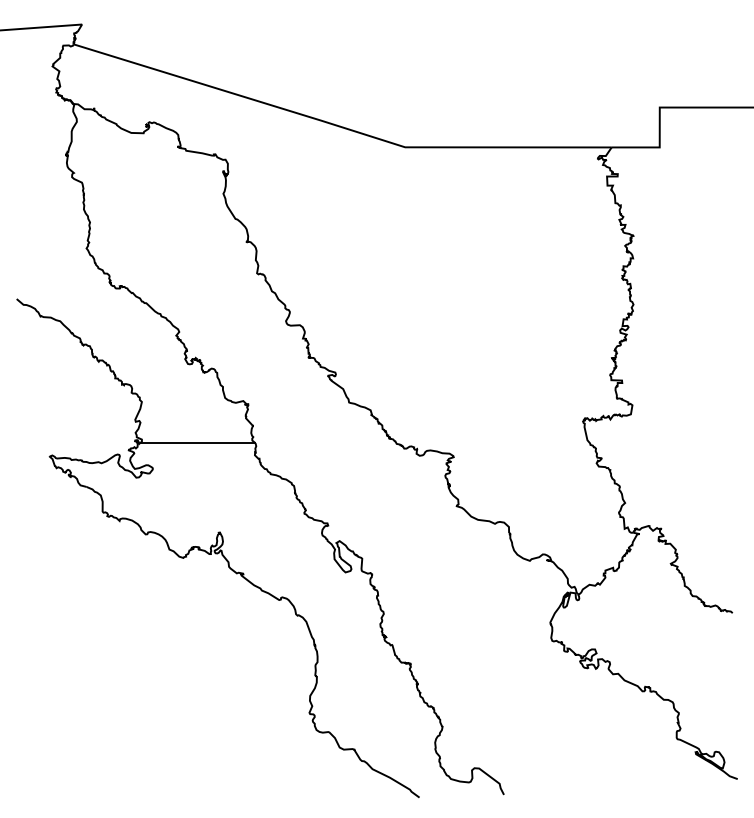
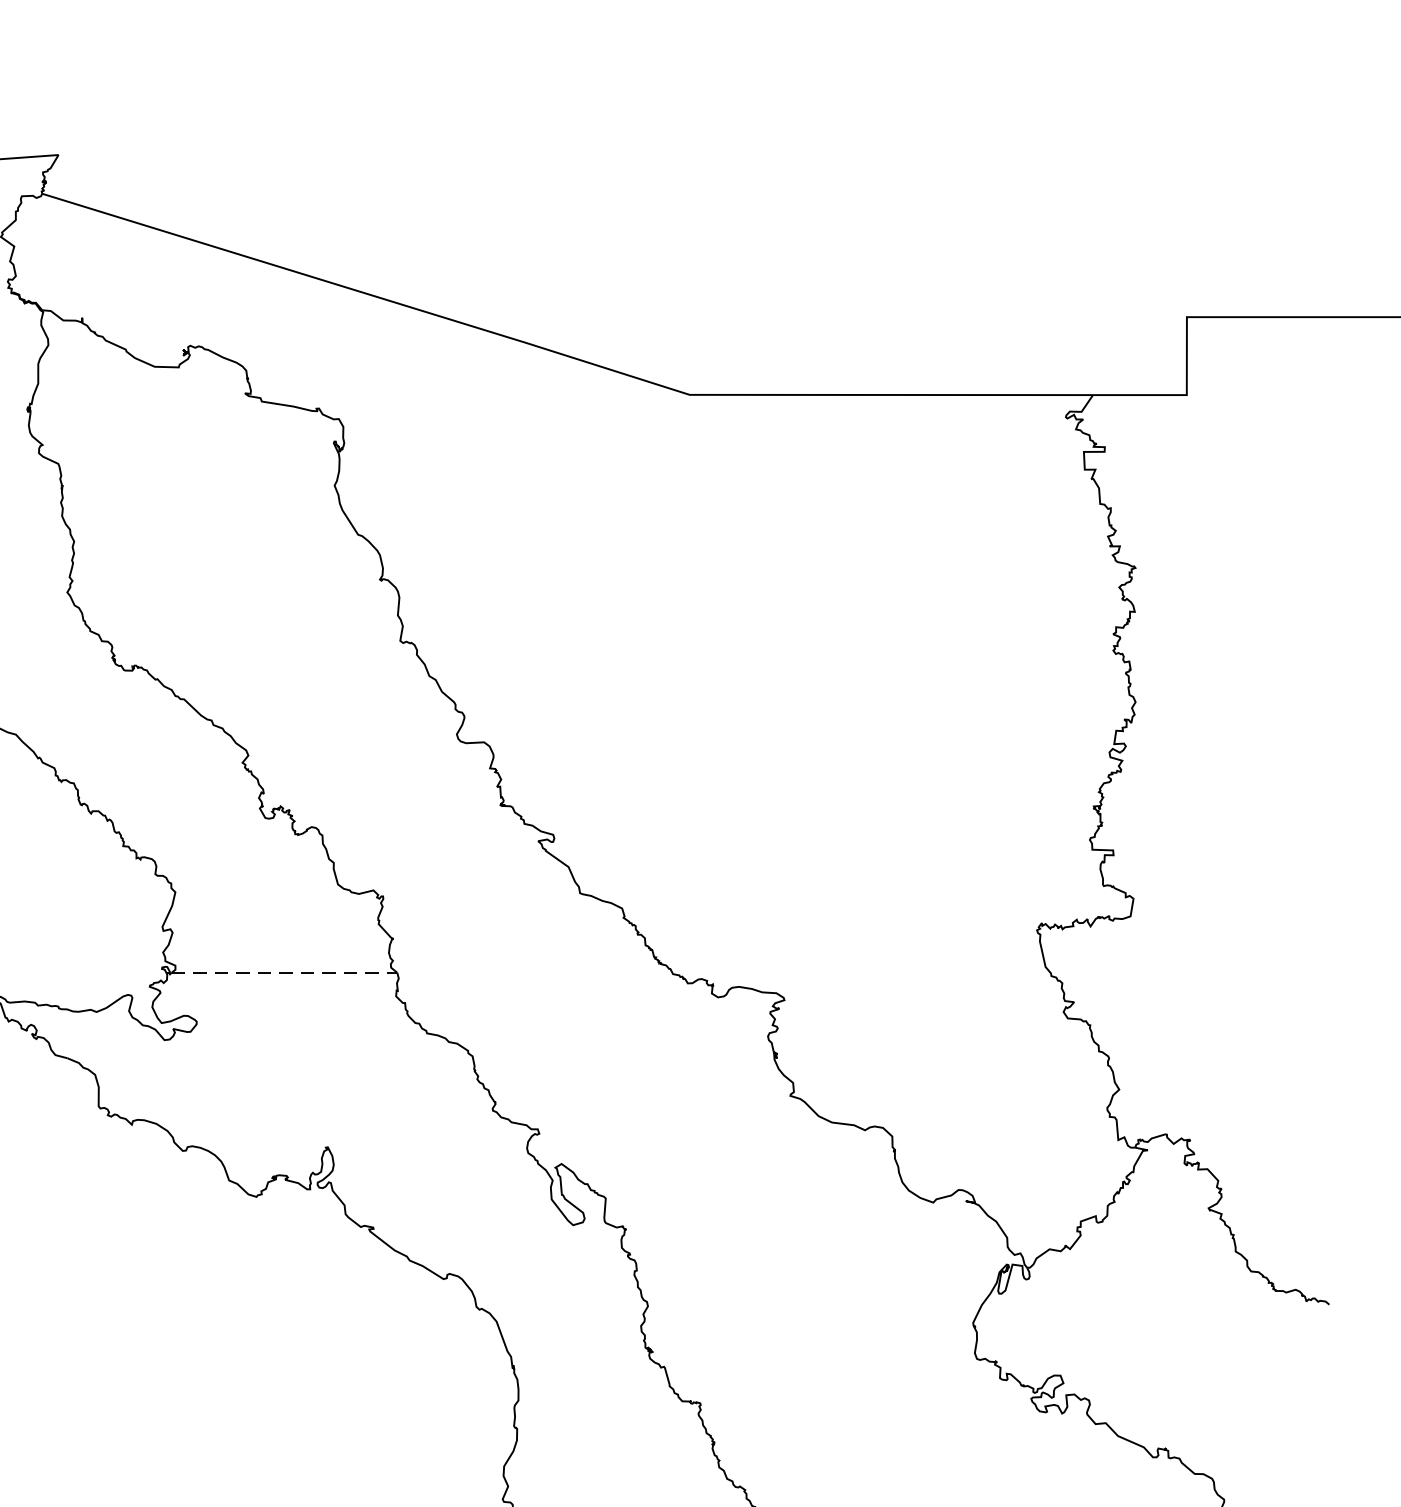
line: (197, 443) -> (283, 973), solid -> dashed

